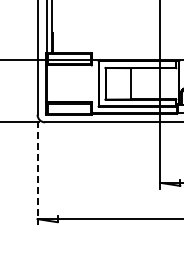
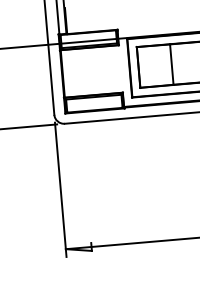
line: (37, 173) -> (60, 190), dashed -> solid

